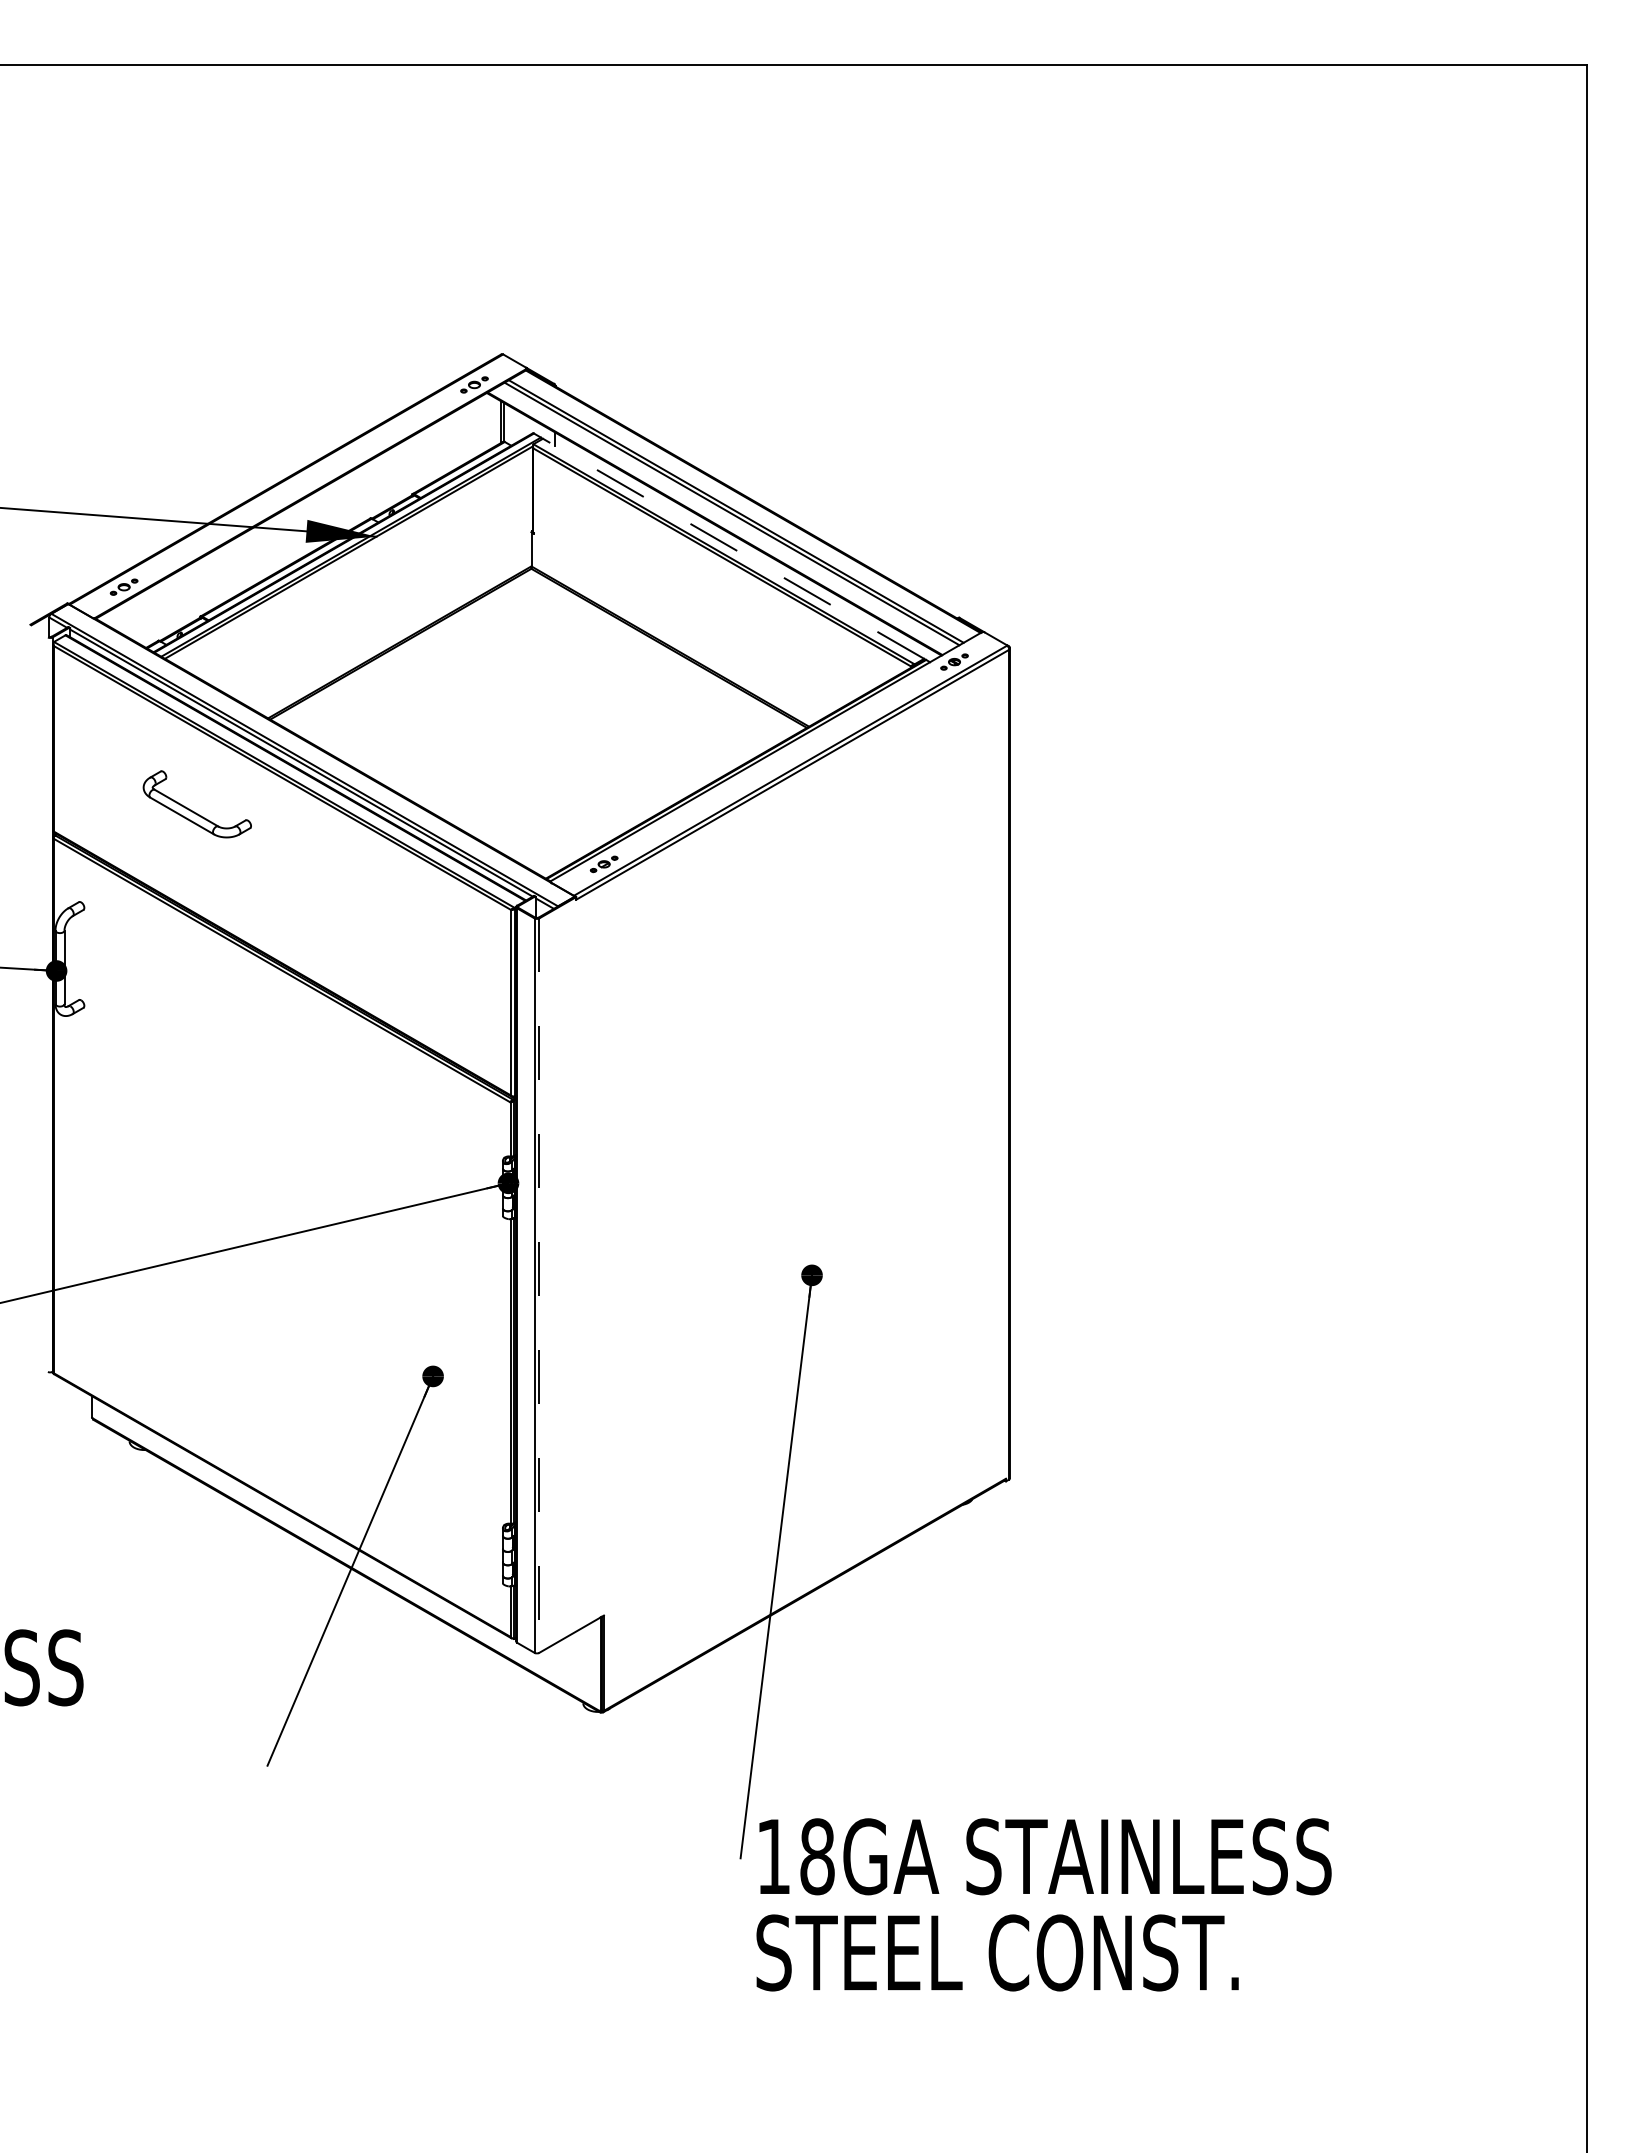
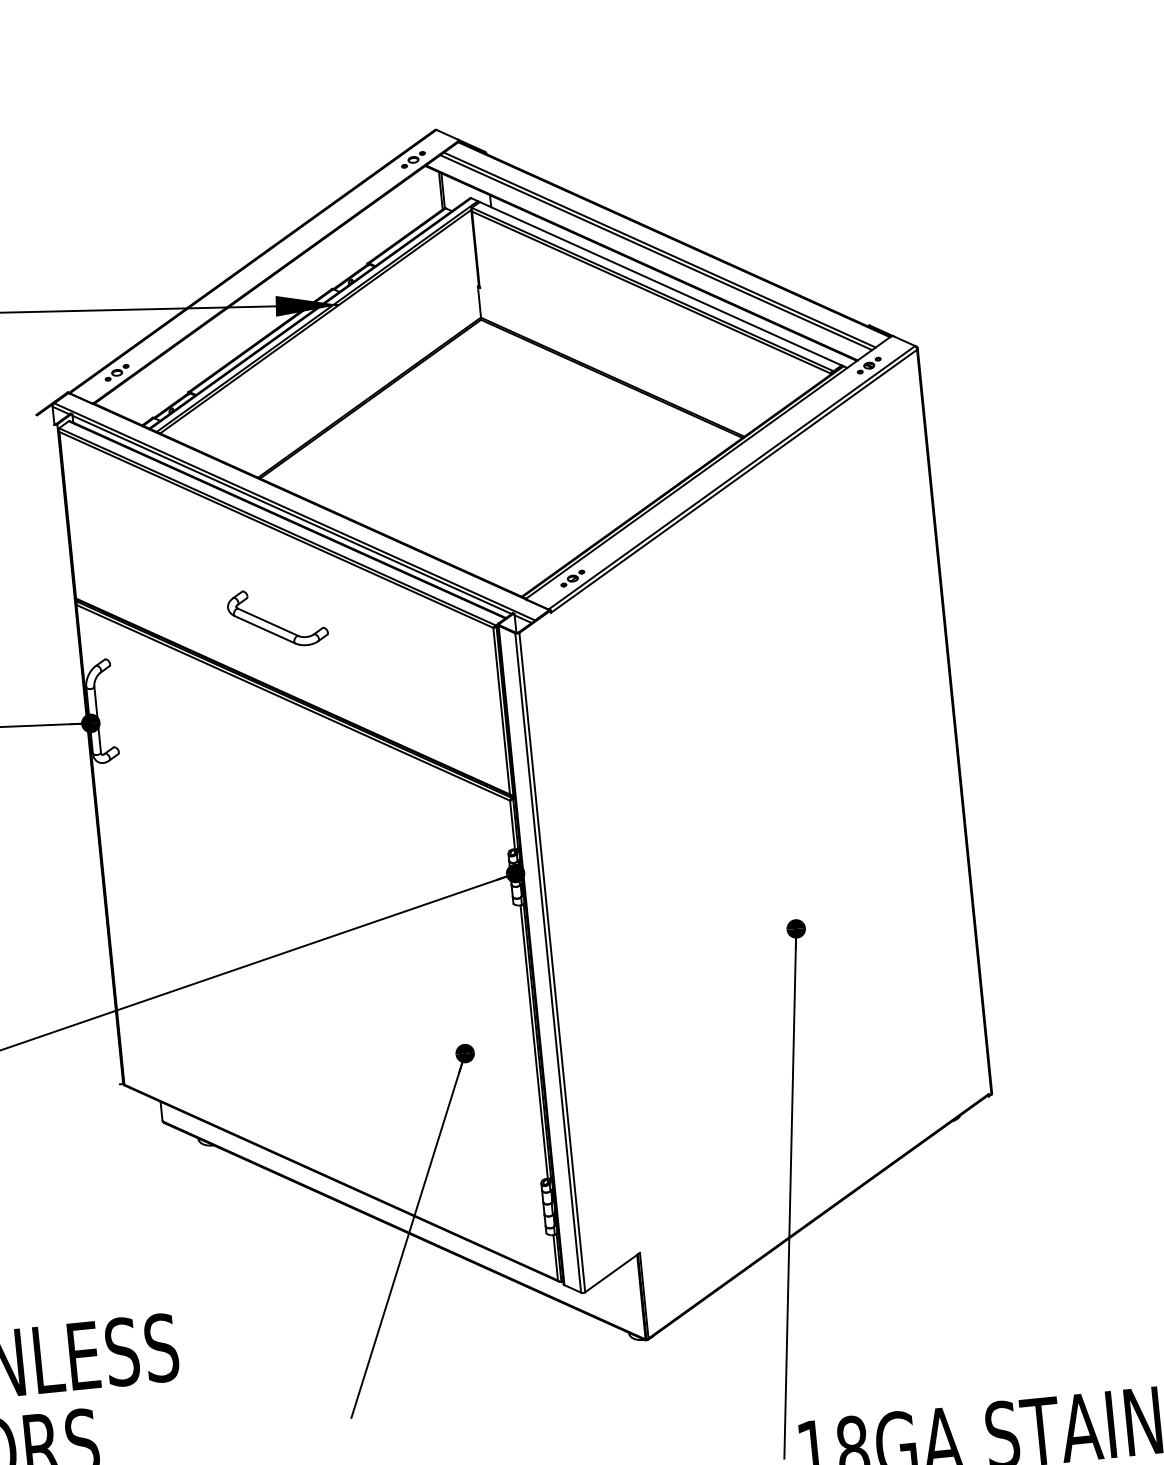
line: (733, 548) -> (660, 283), dashed -> solid
part: (191, 809) -> (272, 623), moved
line: (539, 1286) -> (552, 963), dashed -> solid

